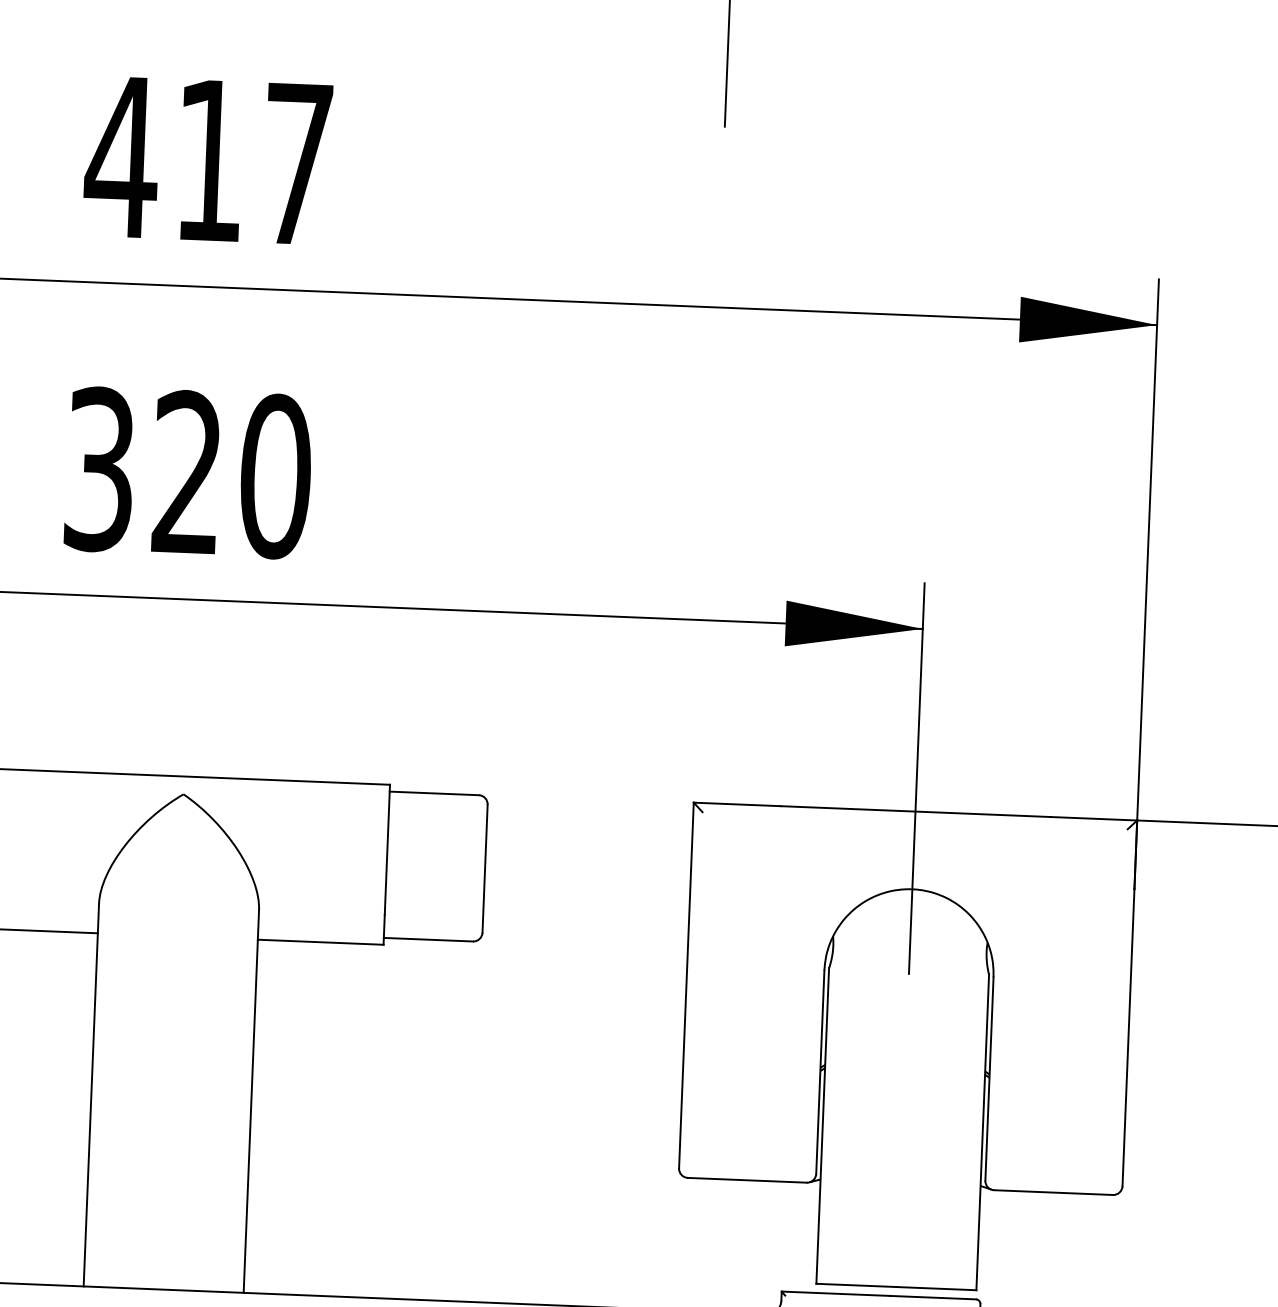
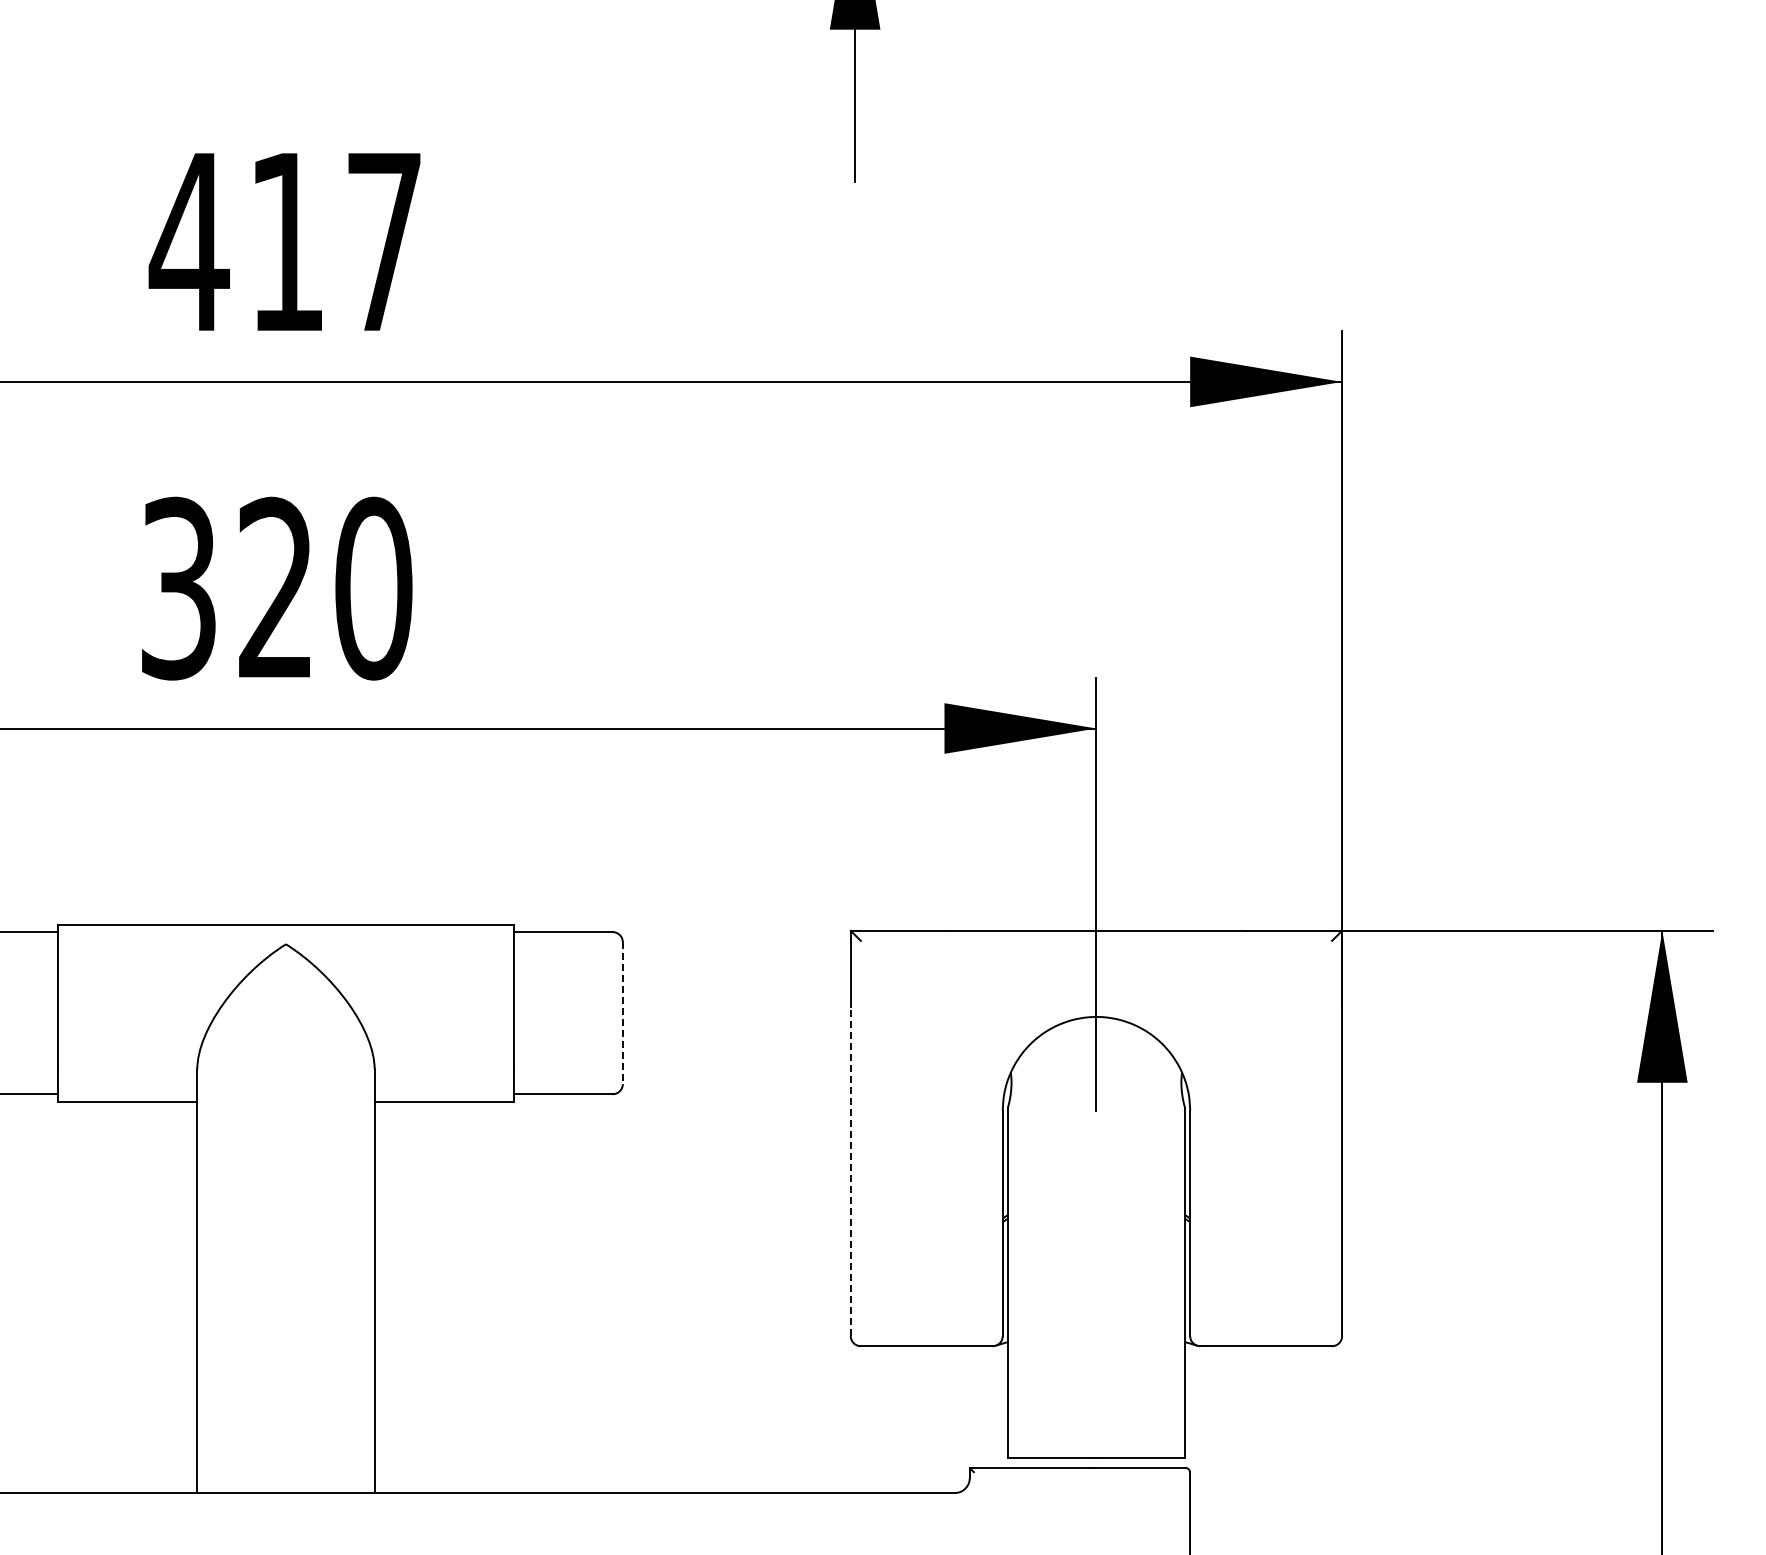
line: (484, 869) -> (622, 1013), solid -> dashed
line: (684, 1019) -> (850, 1171), solid -> dashed

